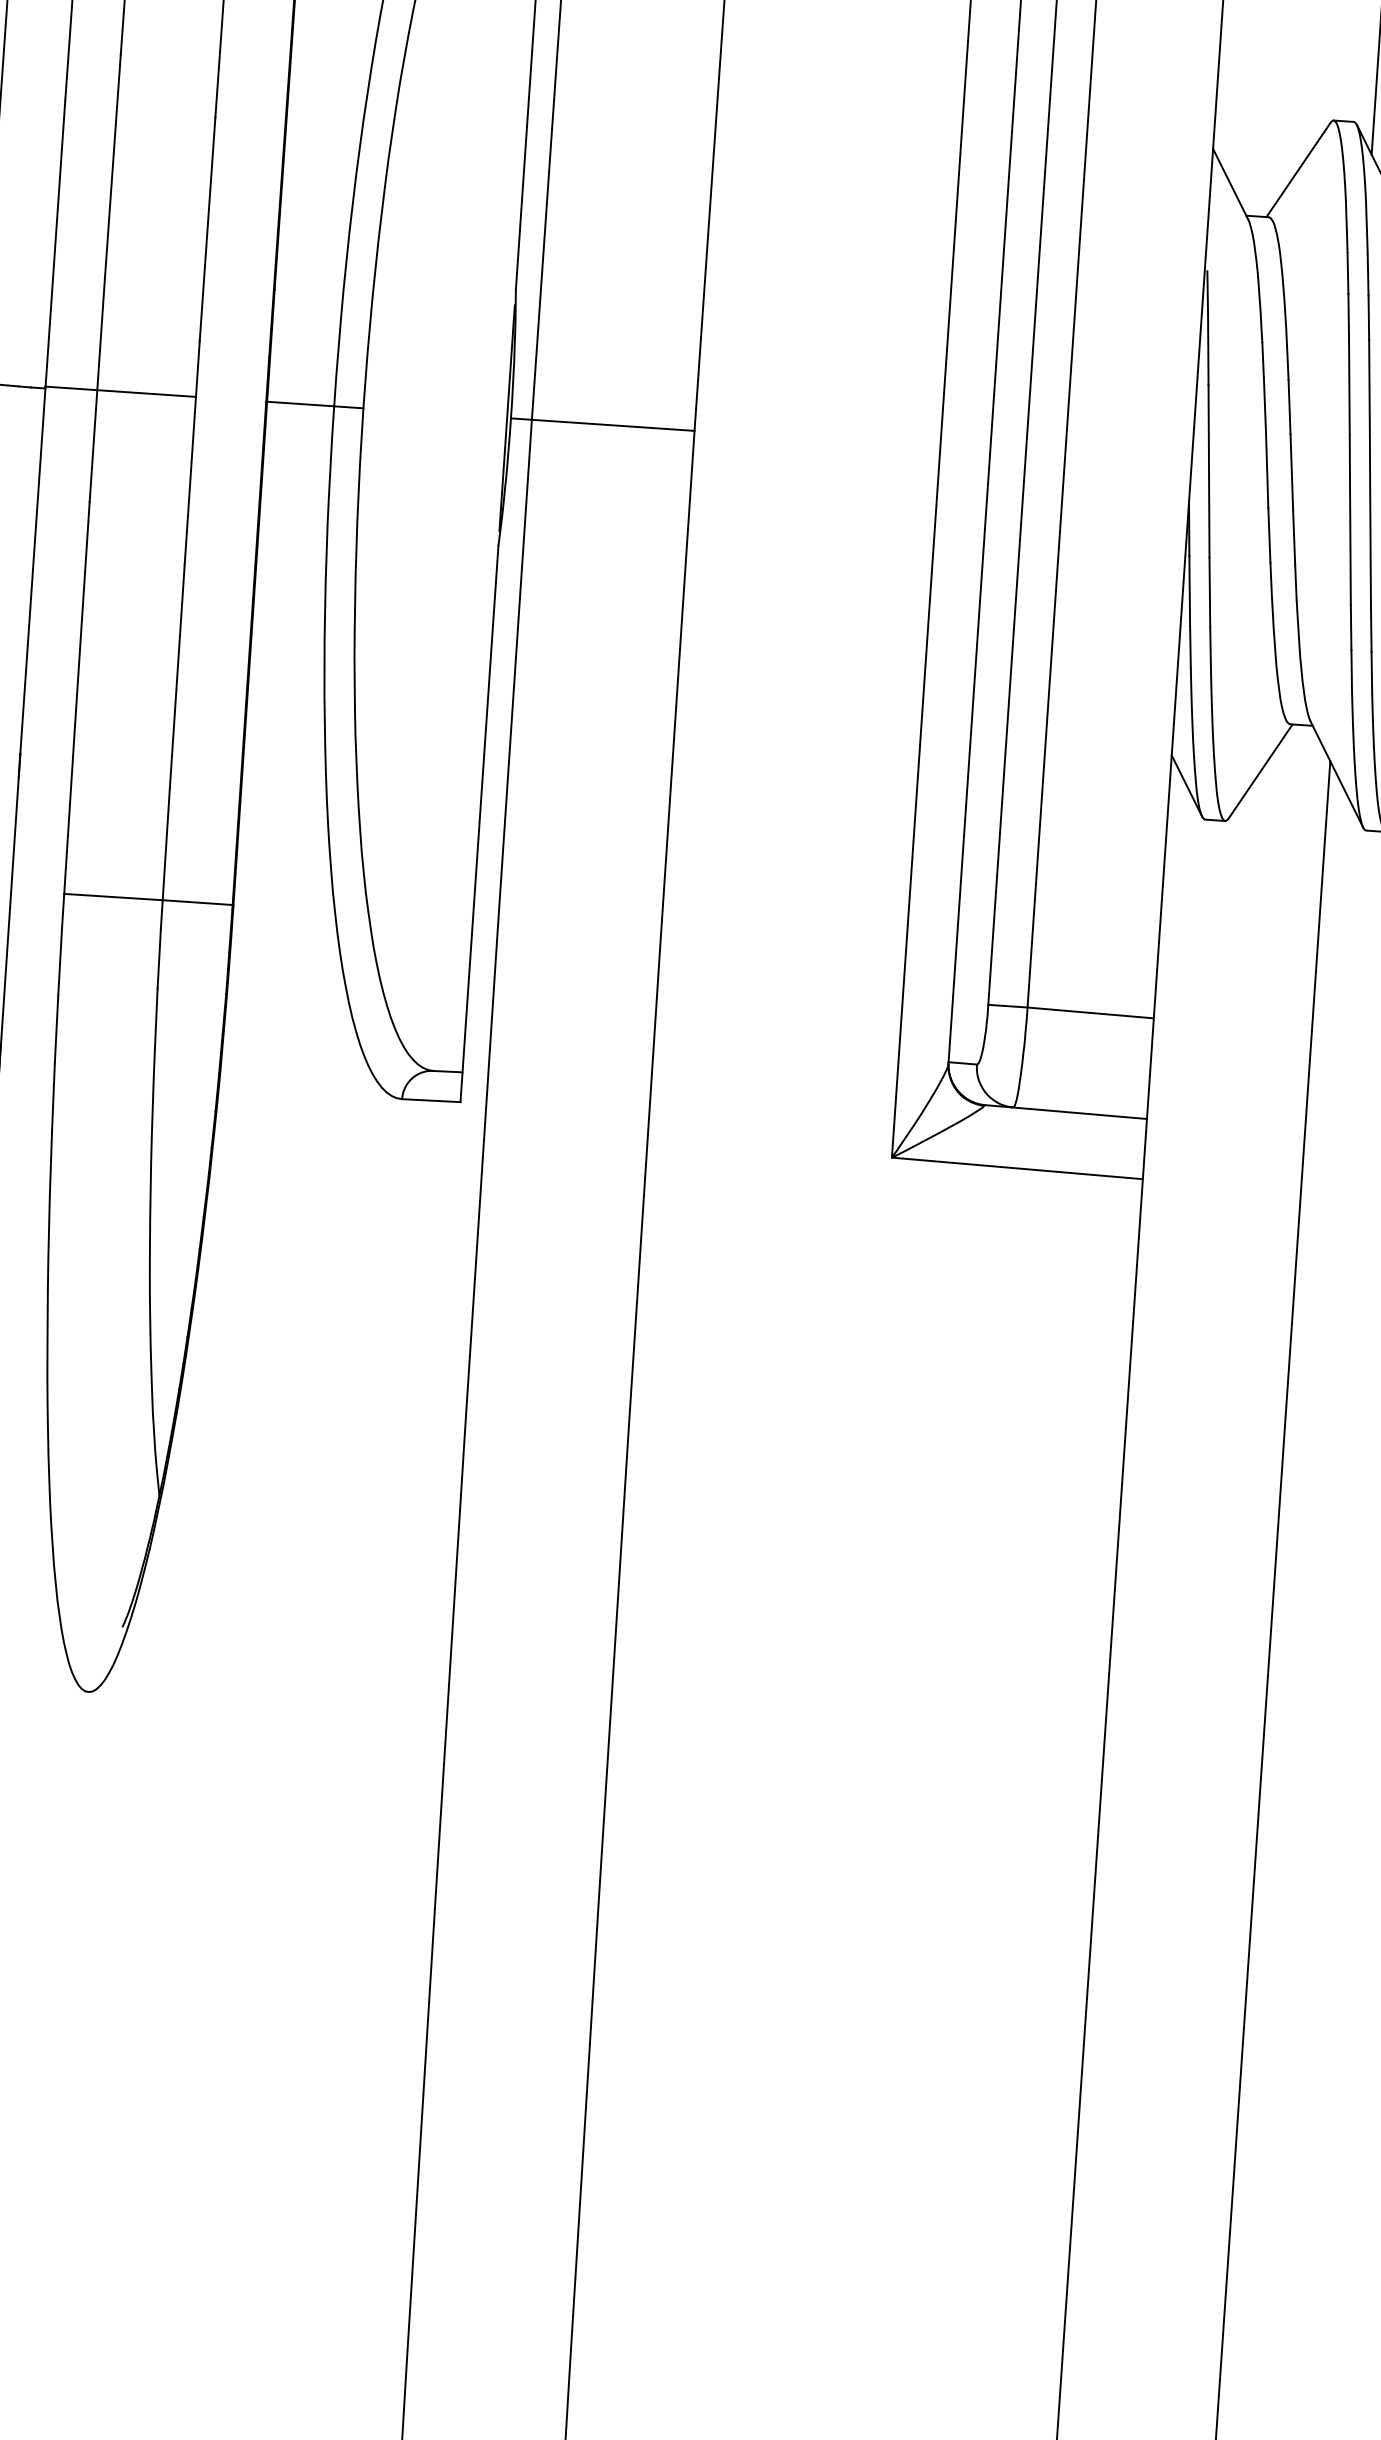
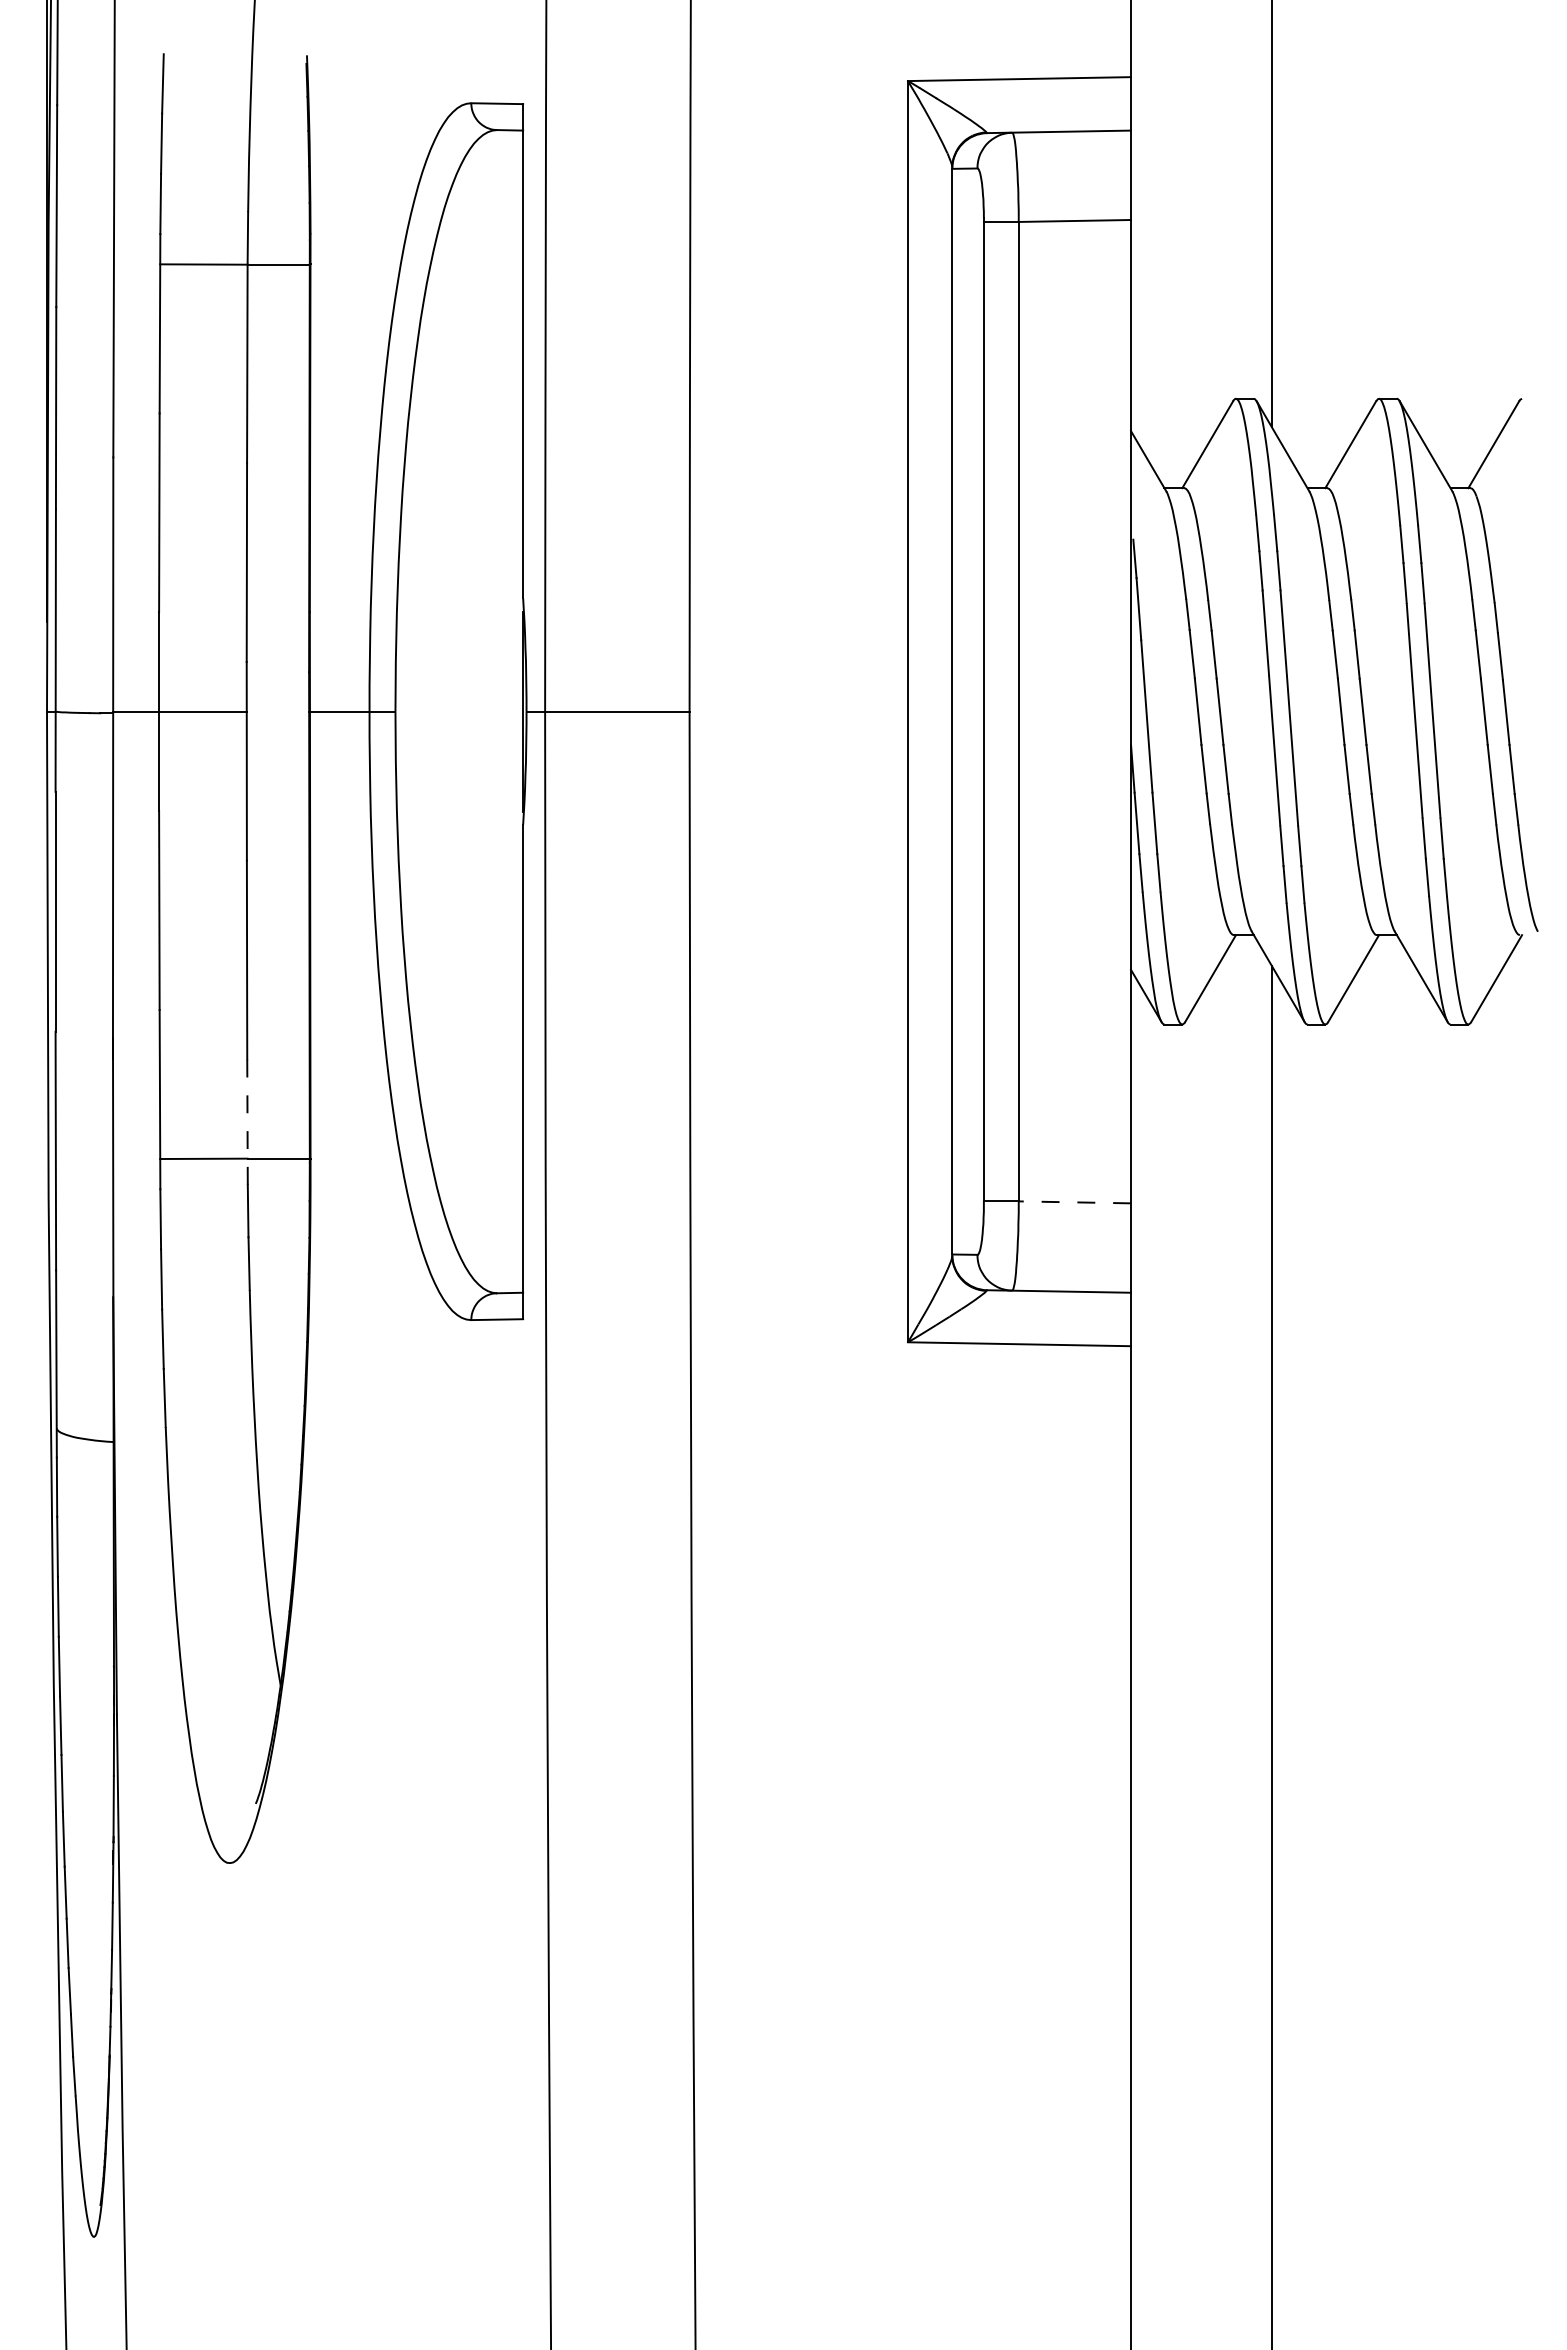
line: (165, 859) -> (247, 1122), solid -> dashed
line: (1090, 1013) -> (1074, 1202), solid -> dashed

